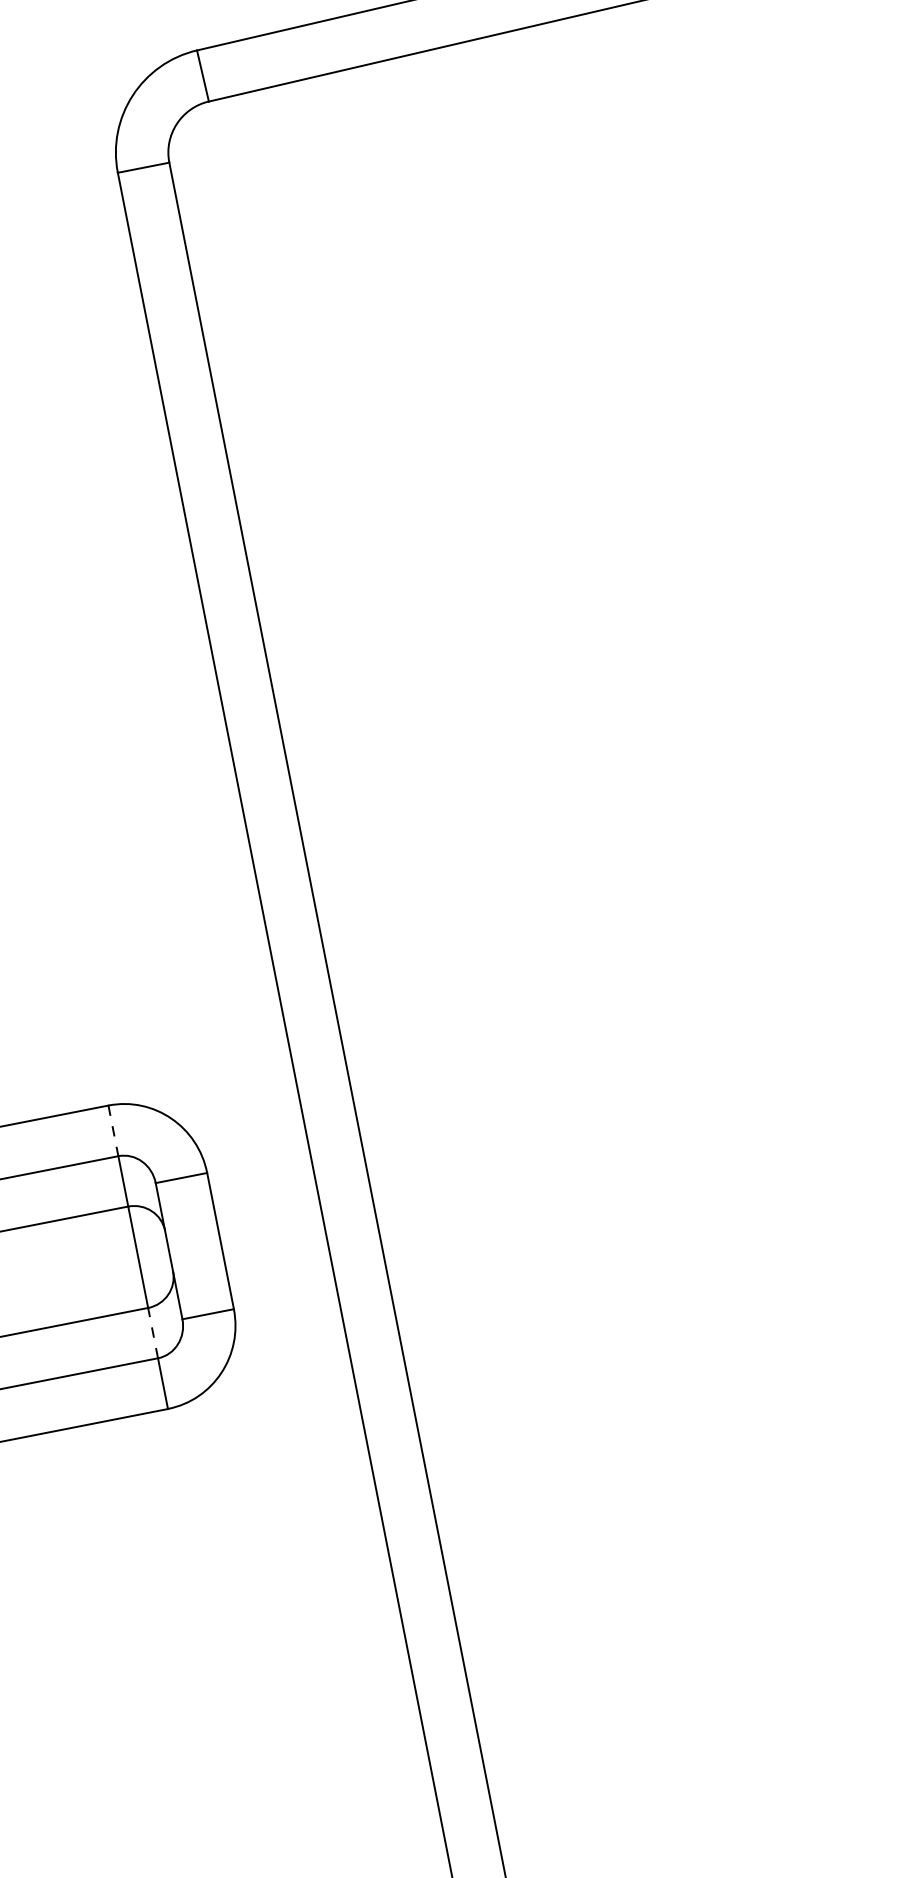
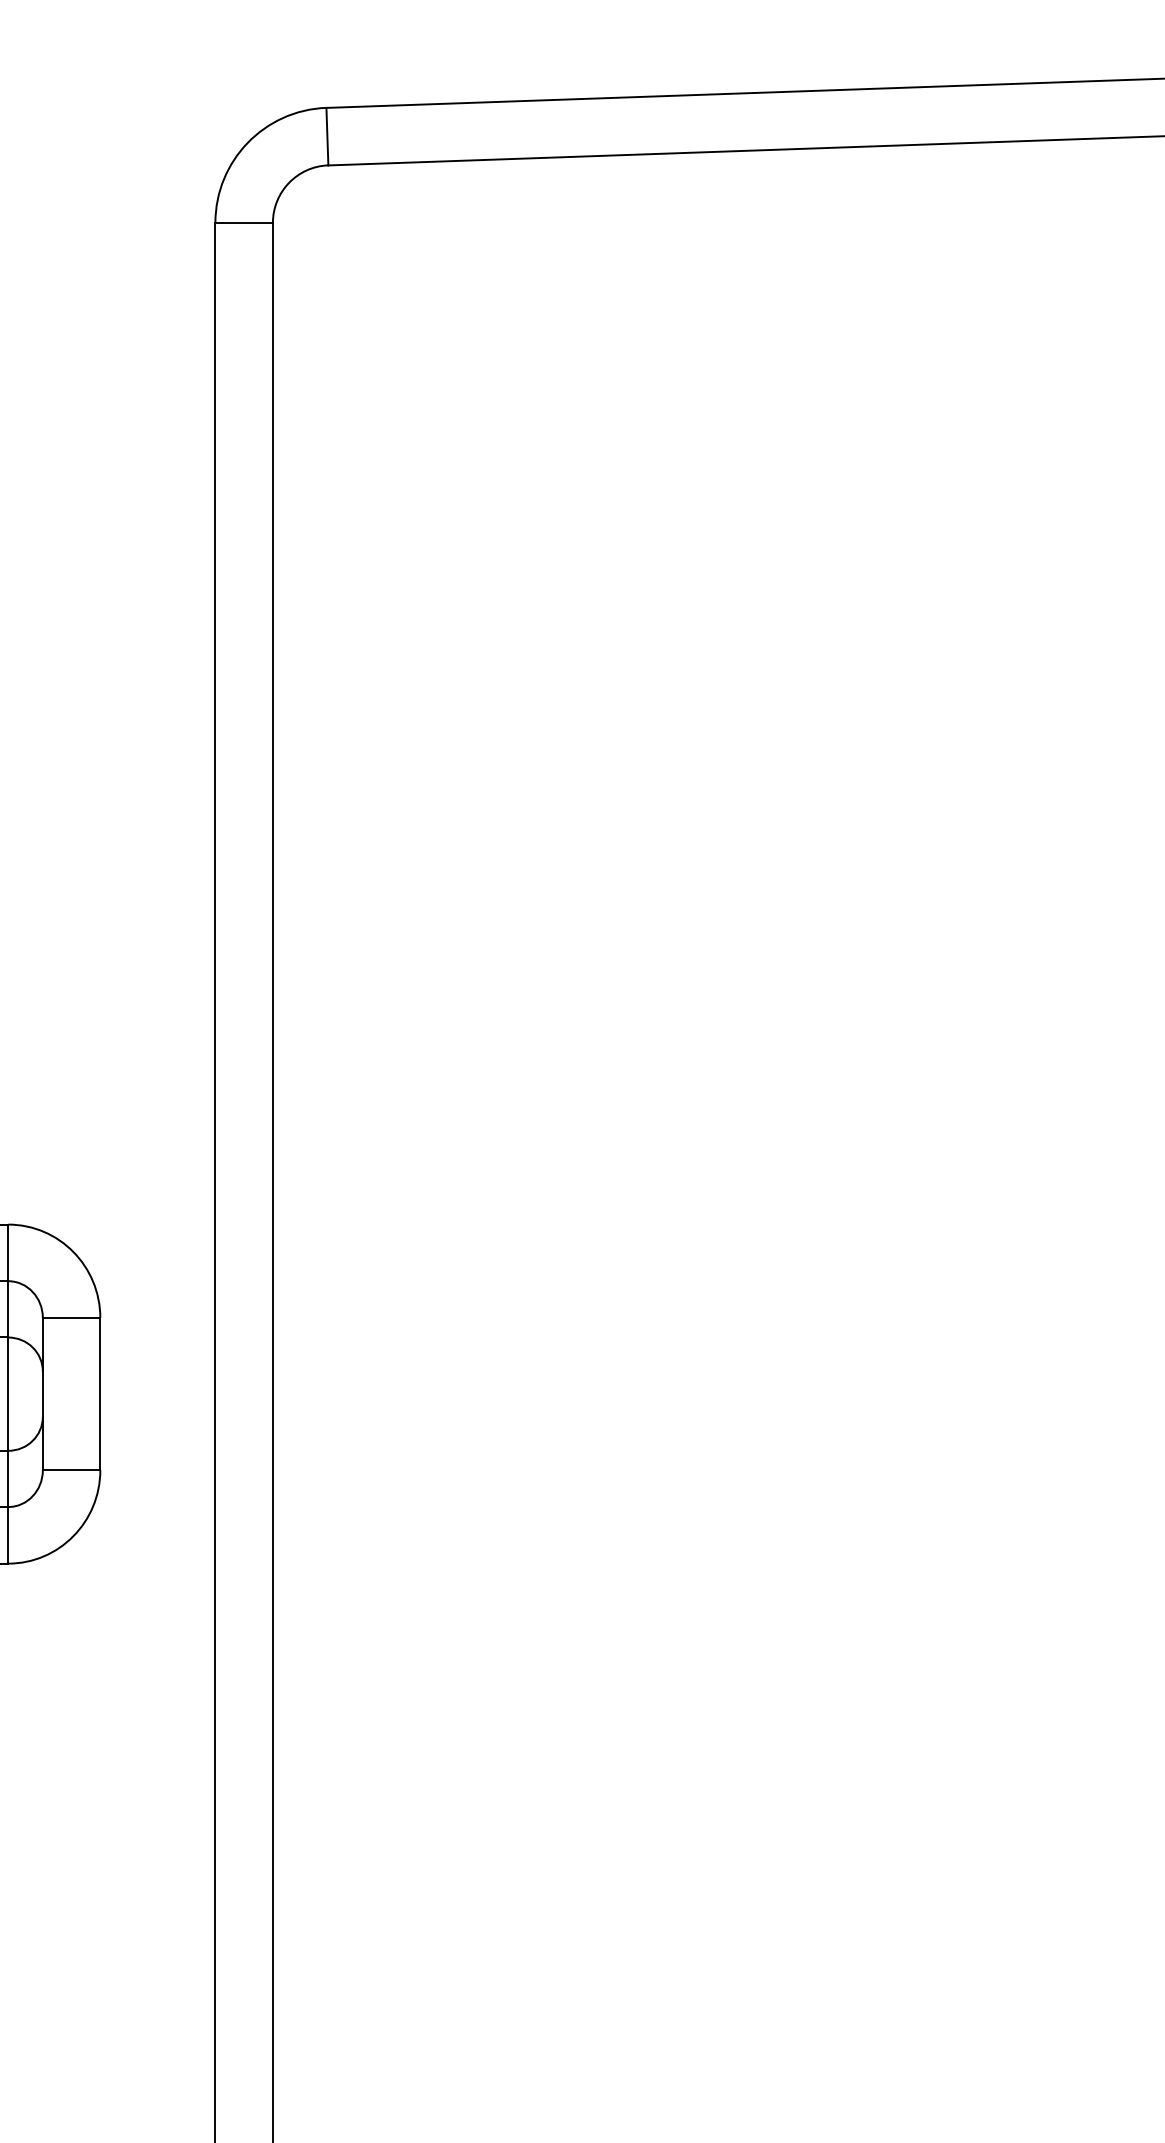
line: (113, 1131) -> (8, 1253), dashed -> solid
line: (153, 1332) -> (8, 1478), dashed -> solid

